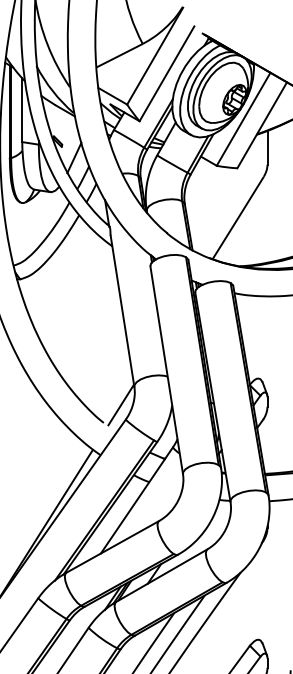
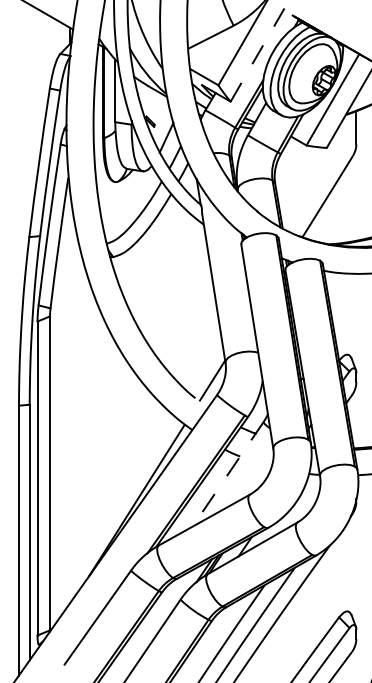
line: (166, 74) -> (257, 55), solid -> dashed
line: (136, 500) -> (227, 474), solid -> dashed

